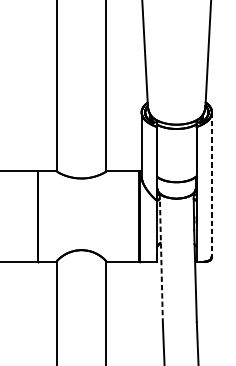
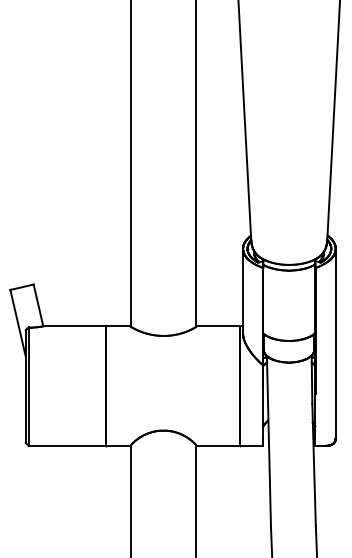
line: (211, 184) -> (335, 343), dashed -> solid
line: (160, 258) -> (268, 441), dashed -> solid

